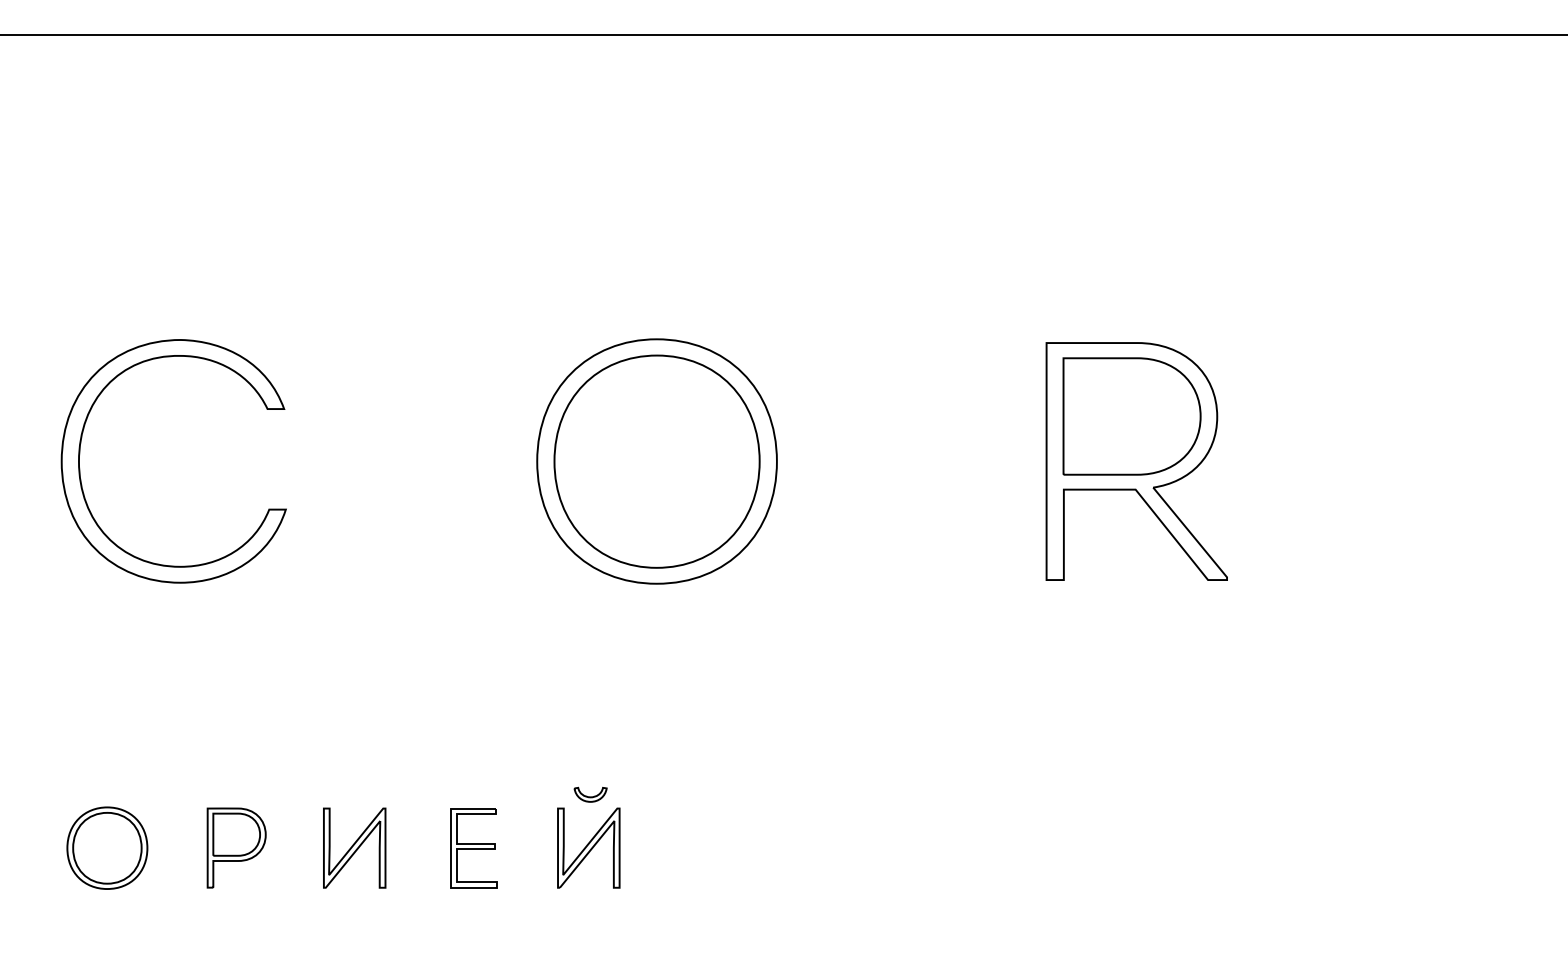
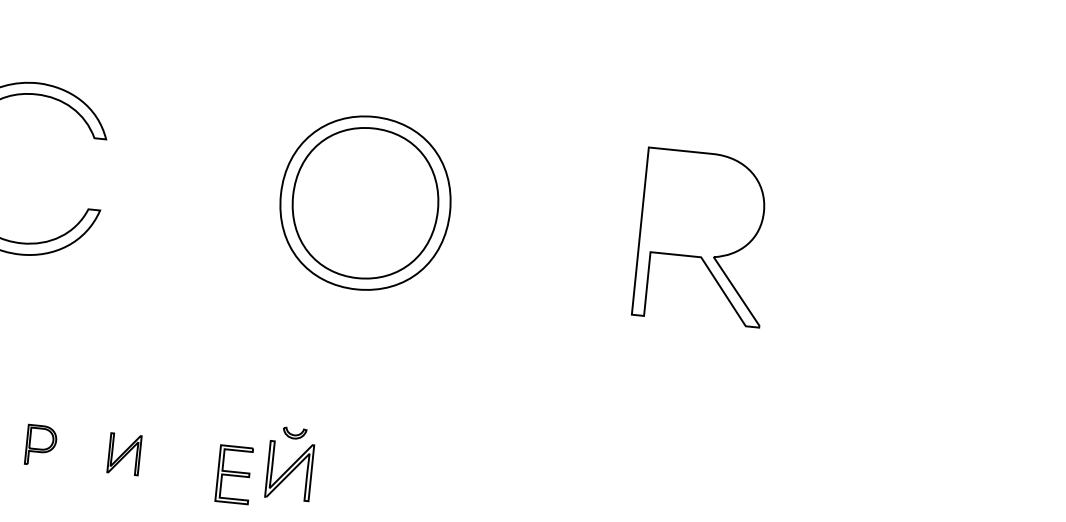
part: (1131, 416) -> (703, 205), removed
part: (236, 847) -> (41, 445), size x0.7
part: (354, 847) -> (124, 453), size x0.7
part: (473, 848) -> (234, 474), moved

